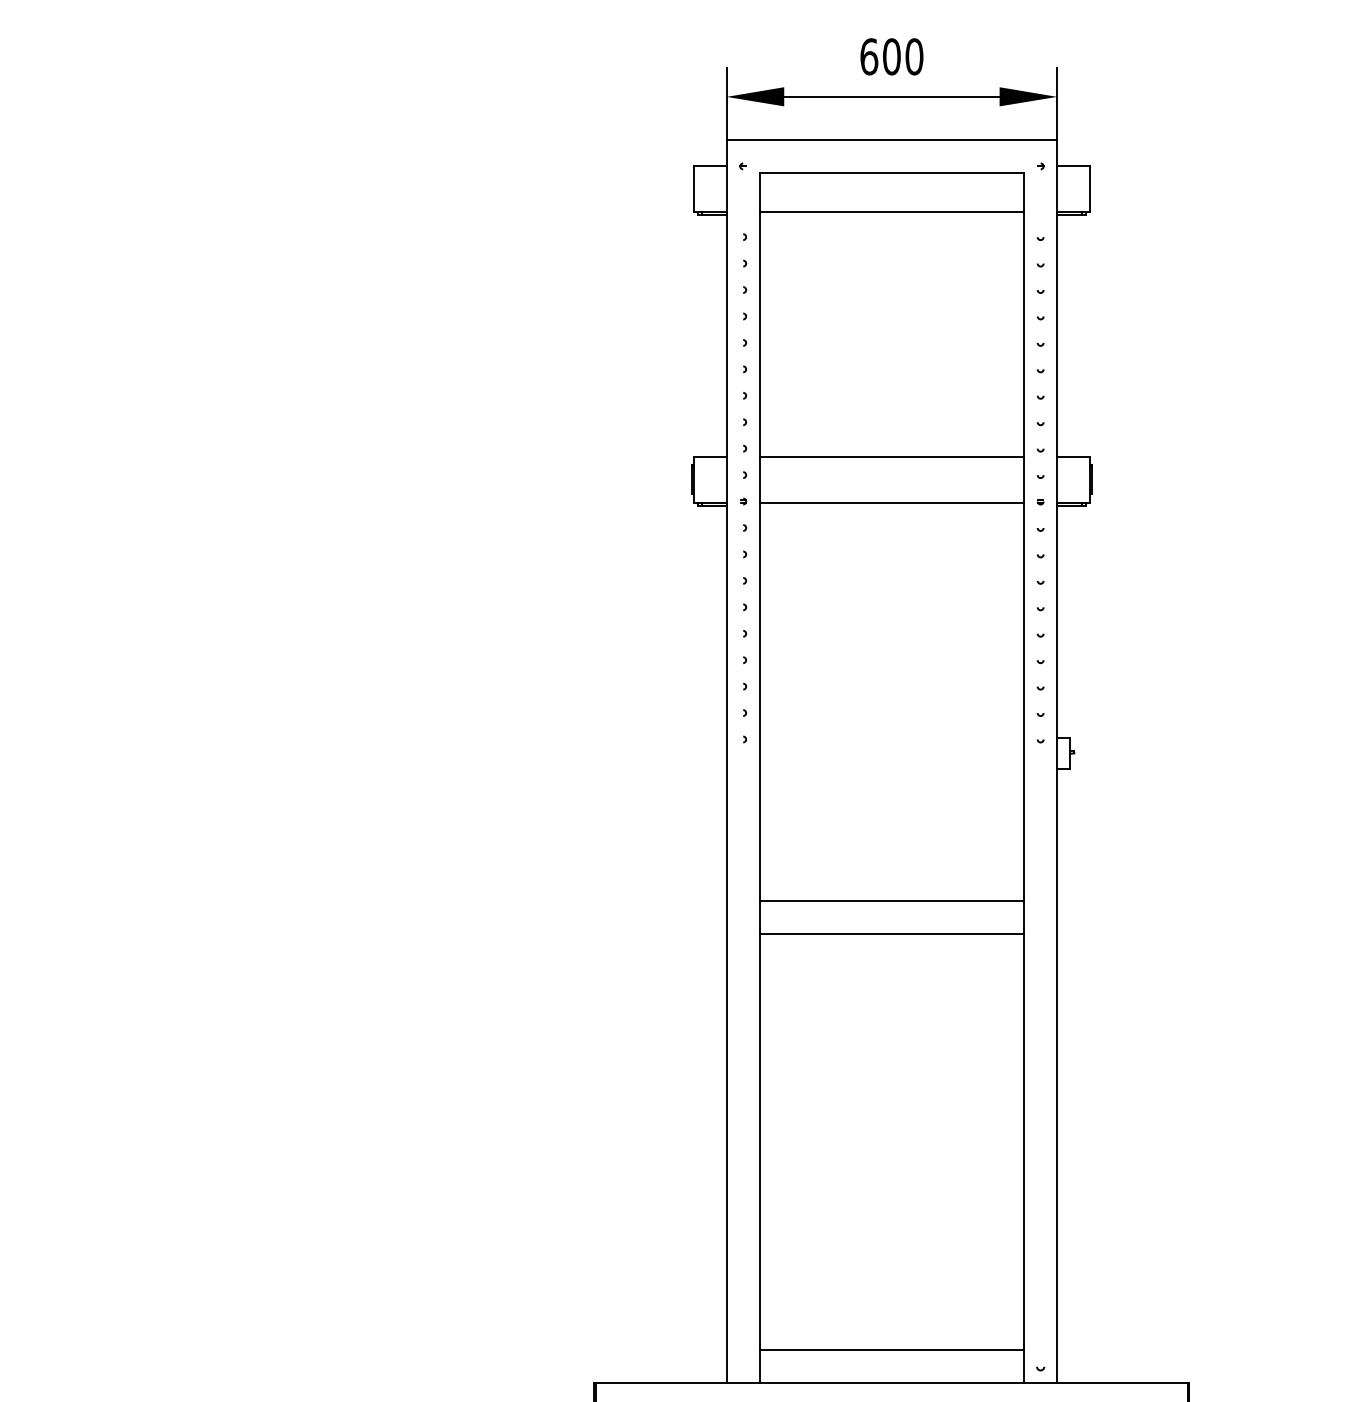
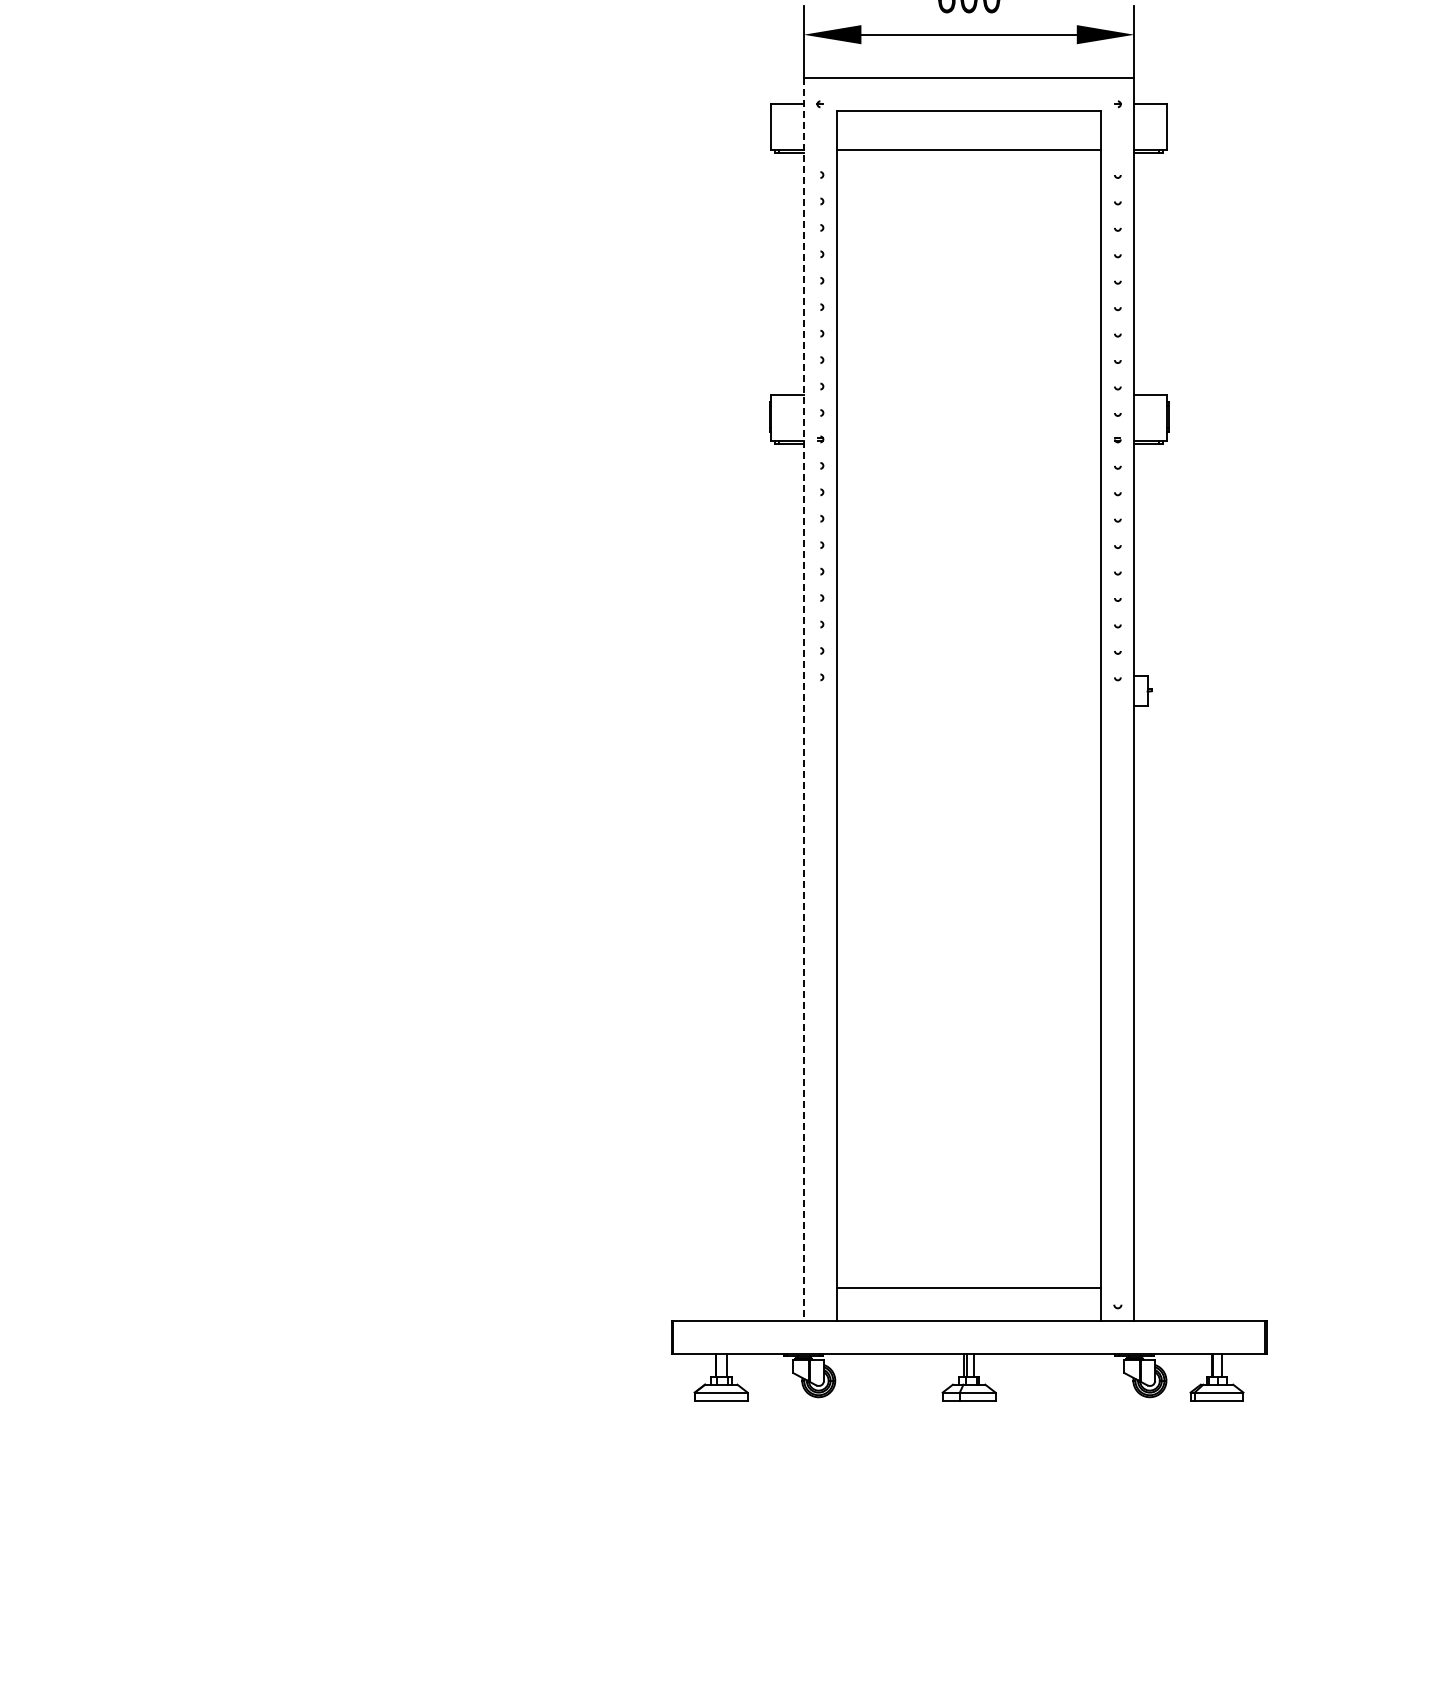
line: (891, 456) -> (968, 394), removed
line: (891, 503) -> (968, 441), removed
line: (726, 761) -> (803, 699), solid -> dashed
line: (891, 900) -> (968, 838), removed
line: (891, 933) -> (968, 871), removed

